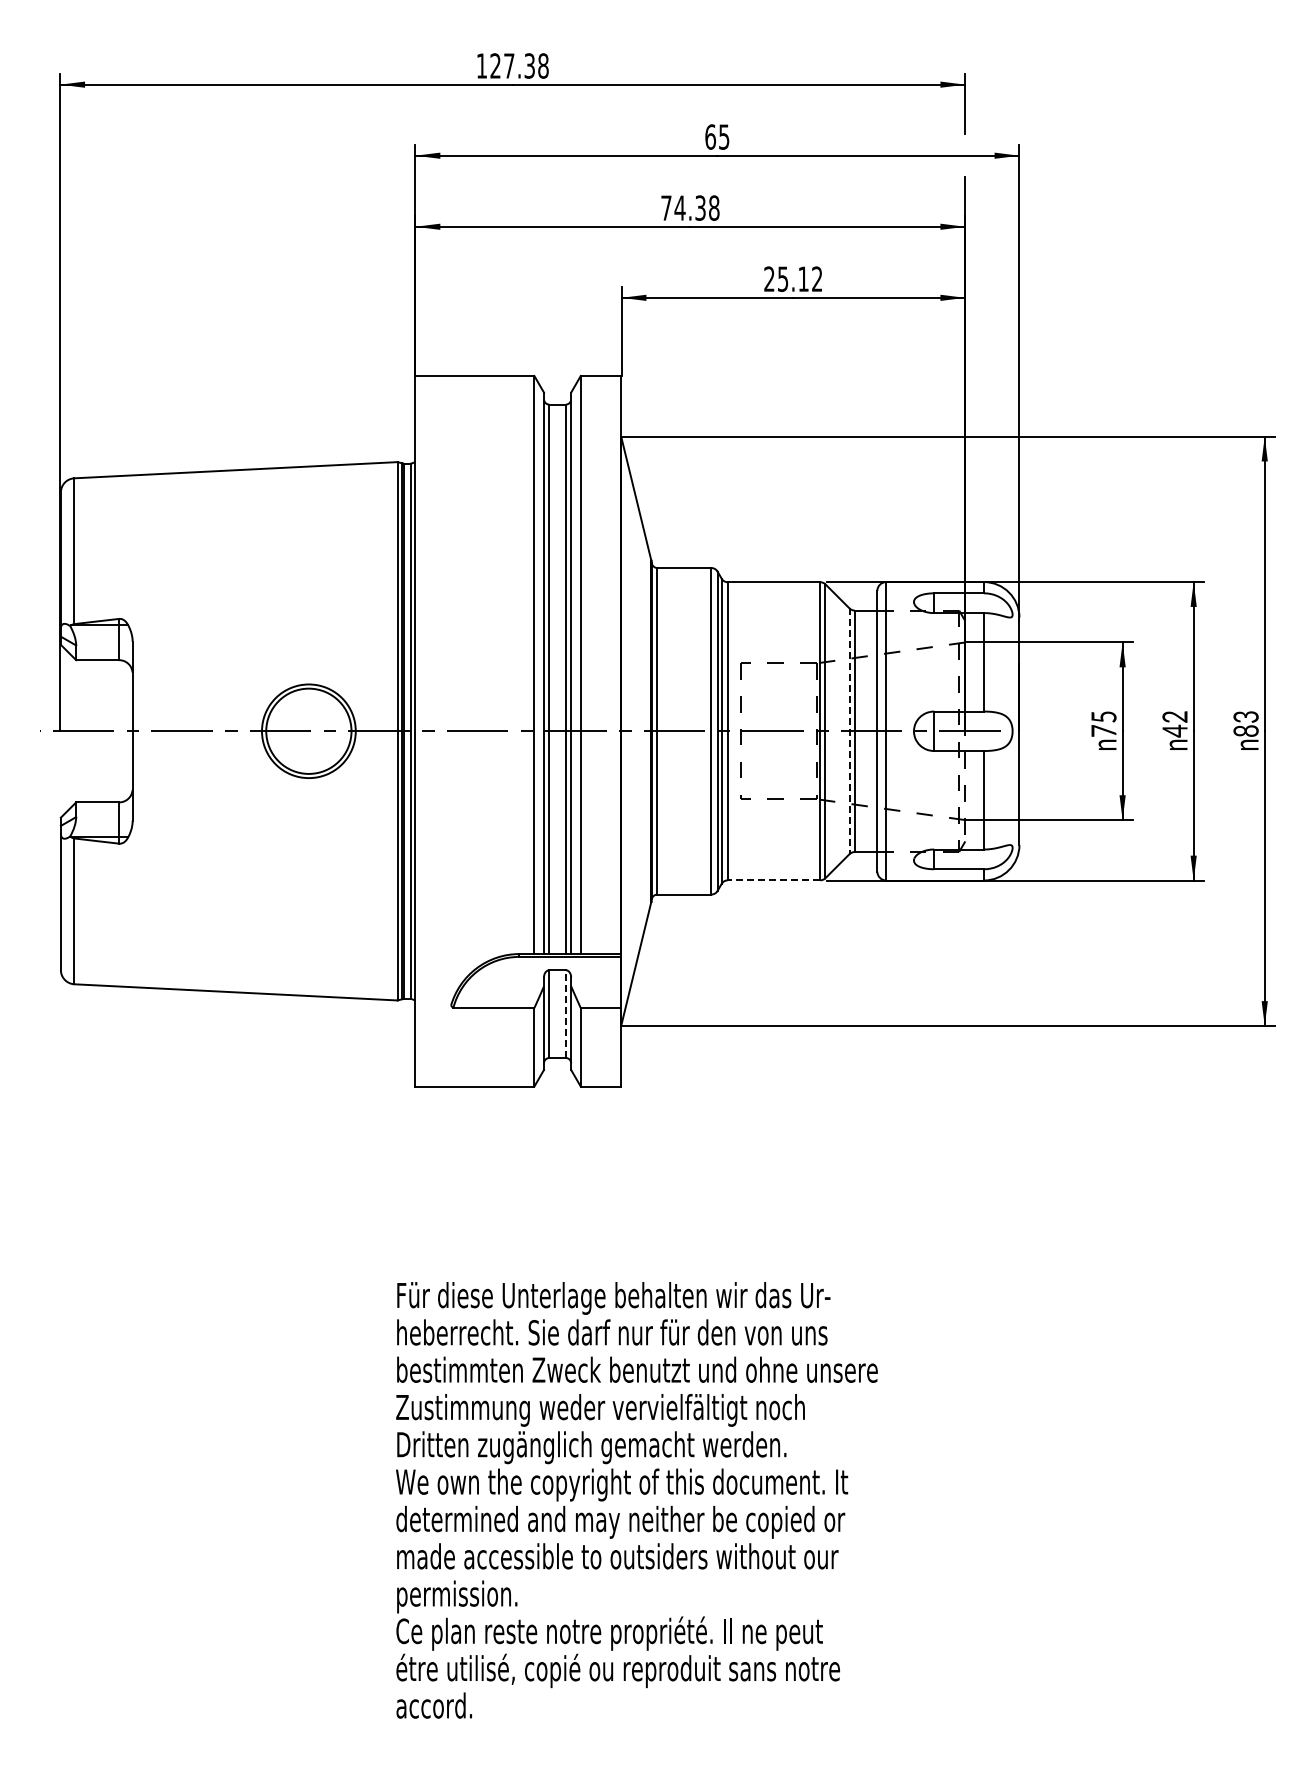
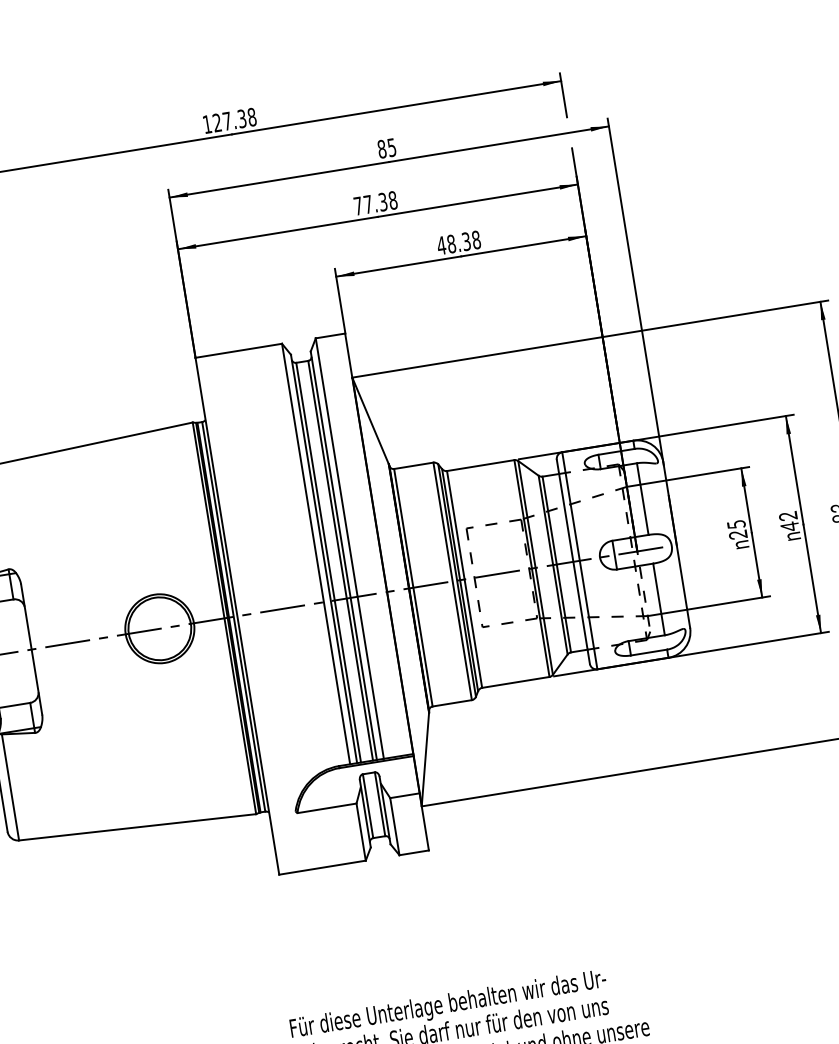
text: (710, 136) -> (381, 148), 65 -> 85
text: (679, 207) -> (367, 204), 74.38 -> 77.38
text: (792, 278) -> (458, 242), 25.12 -> 48.38
text: (1103, 730) -> (737, 534), 75 -> 25
line: (849, 731) -> (553, 565), dashed -> solid
line: (773, 880) -> (515, 682), dashed -> solid
line: (565, 1014) -> (379, 804), dashed -> solid

